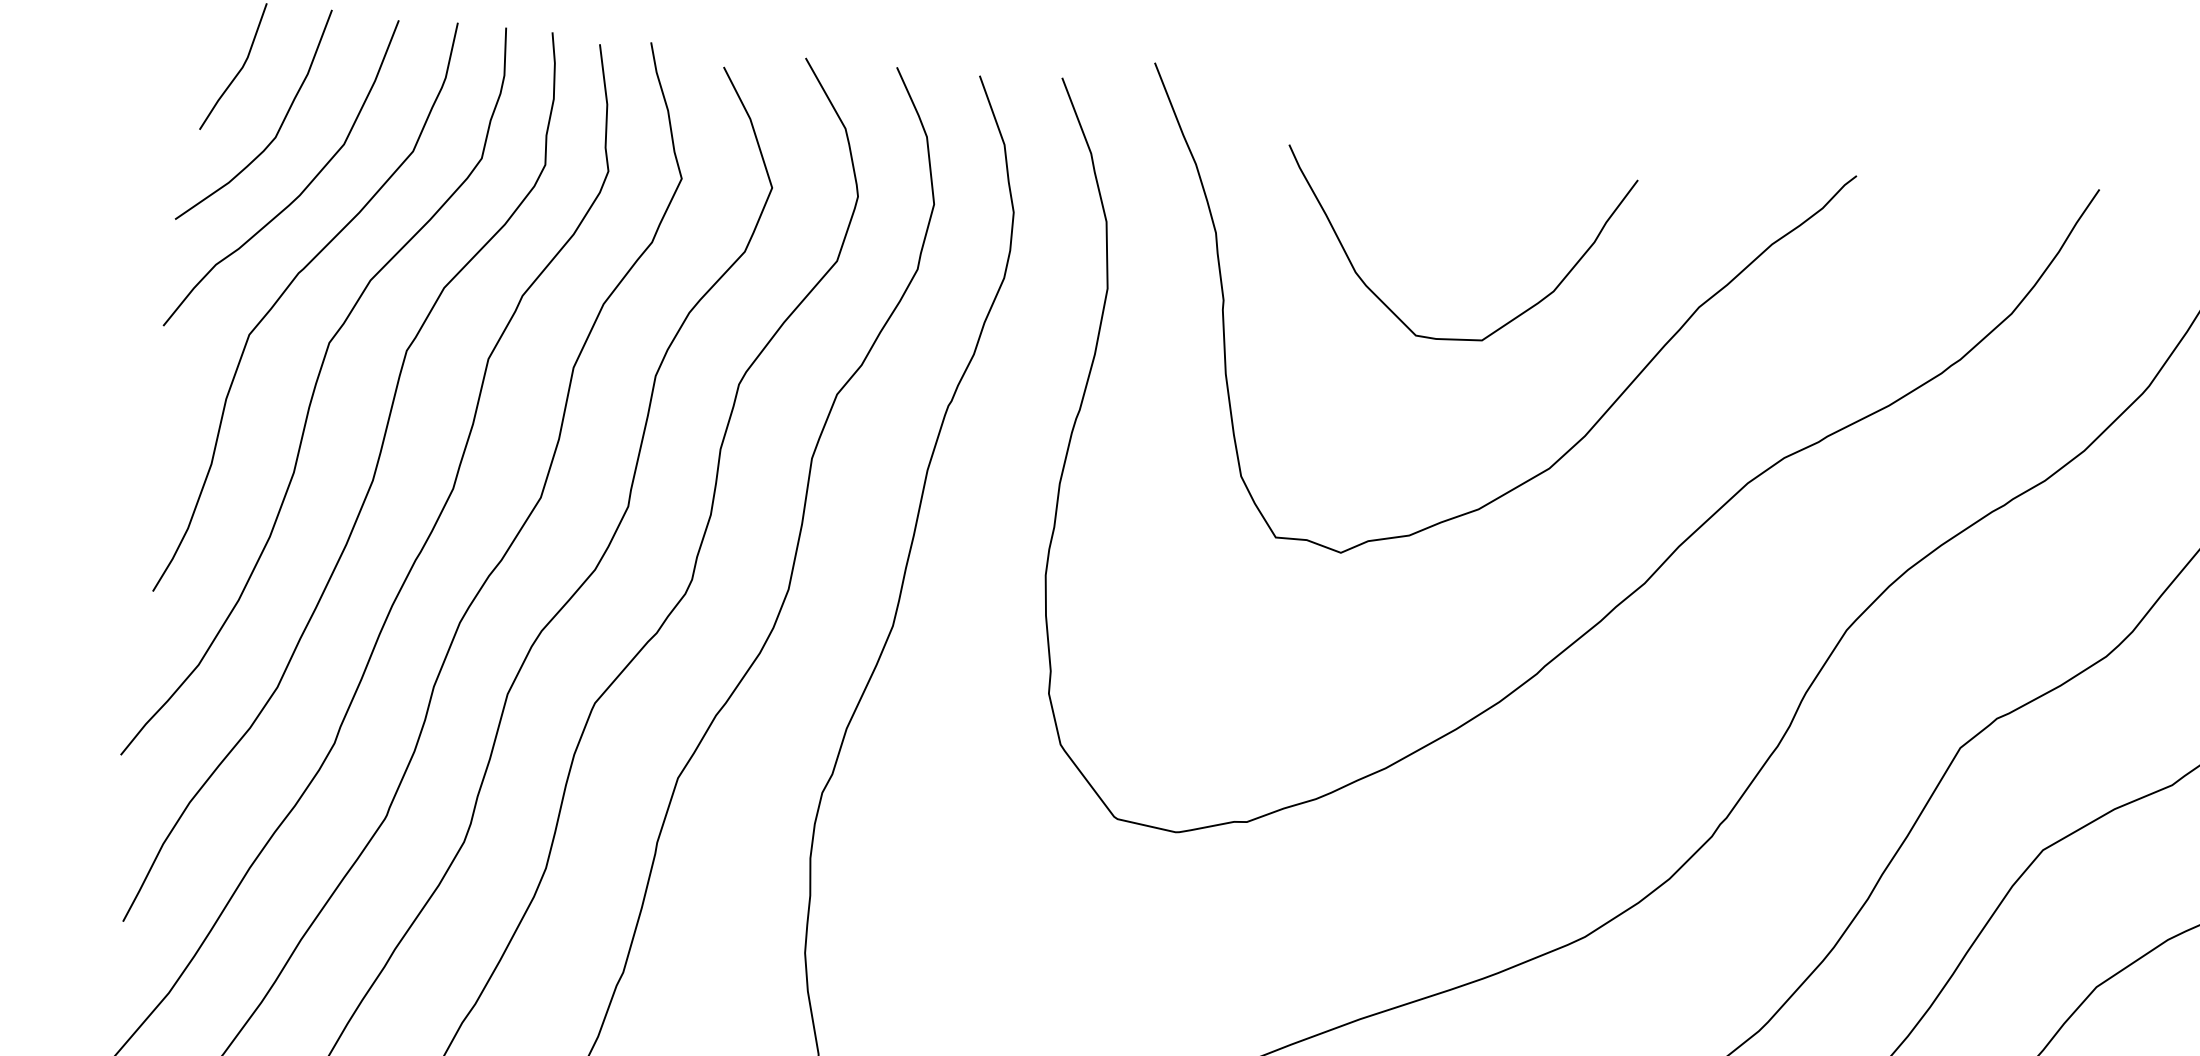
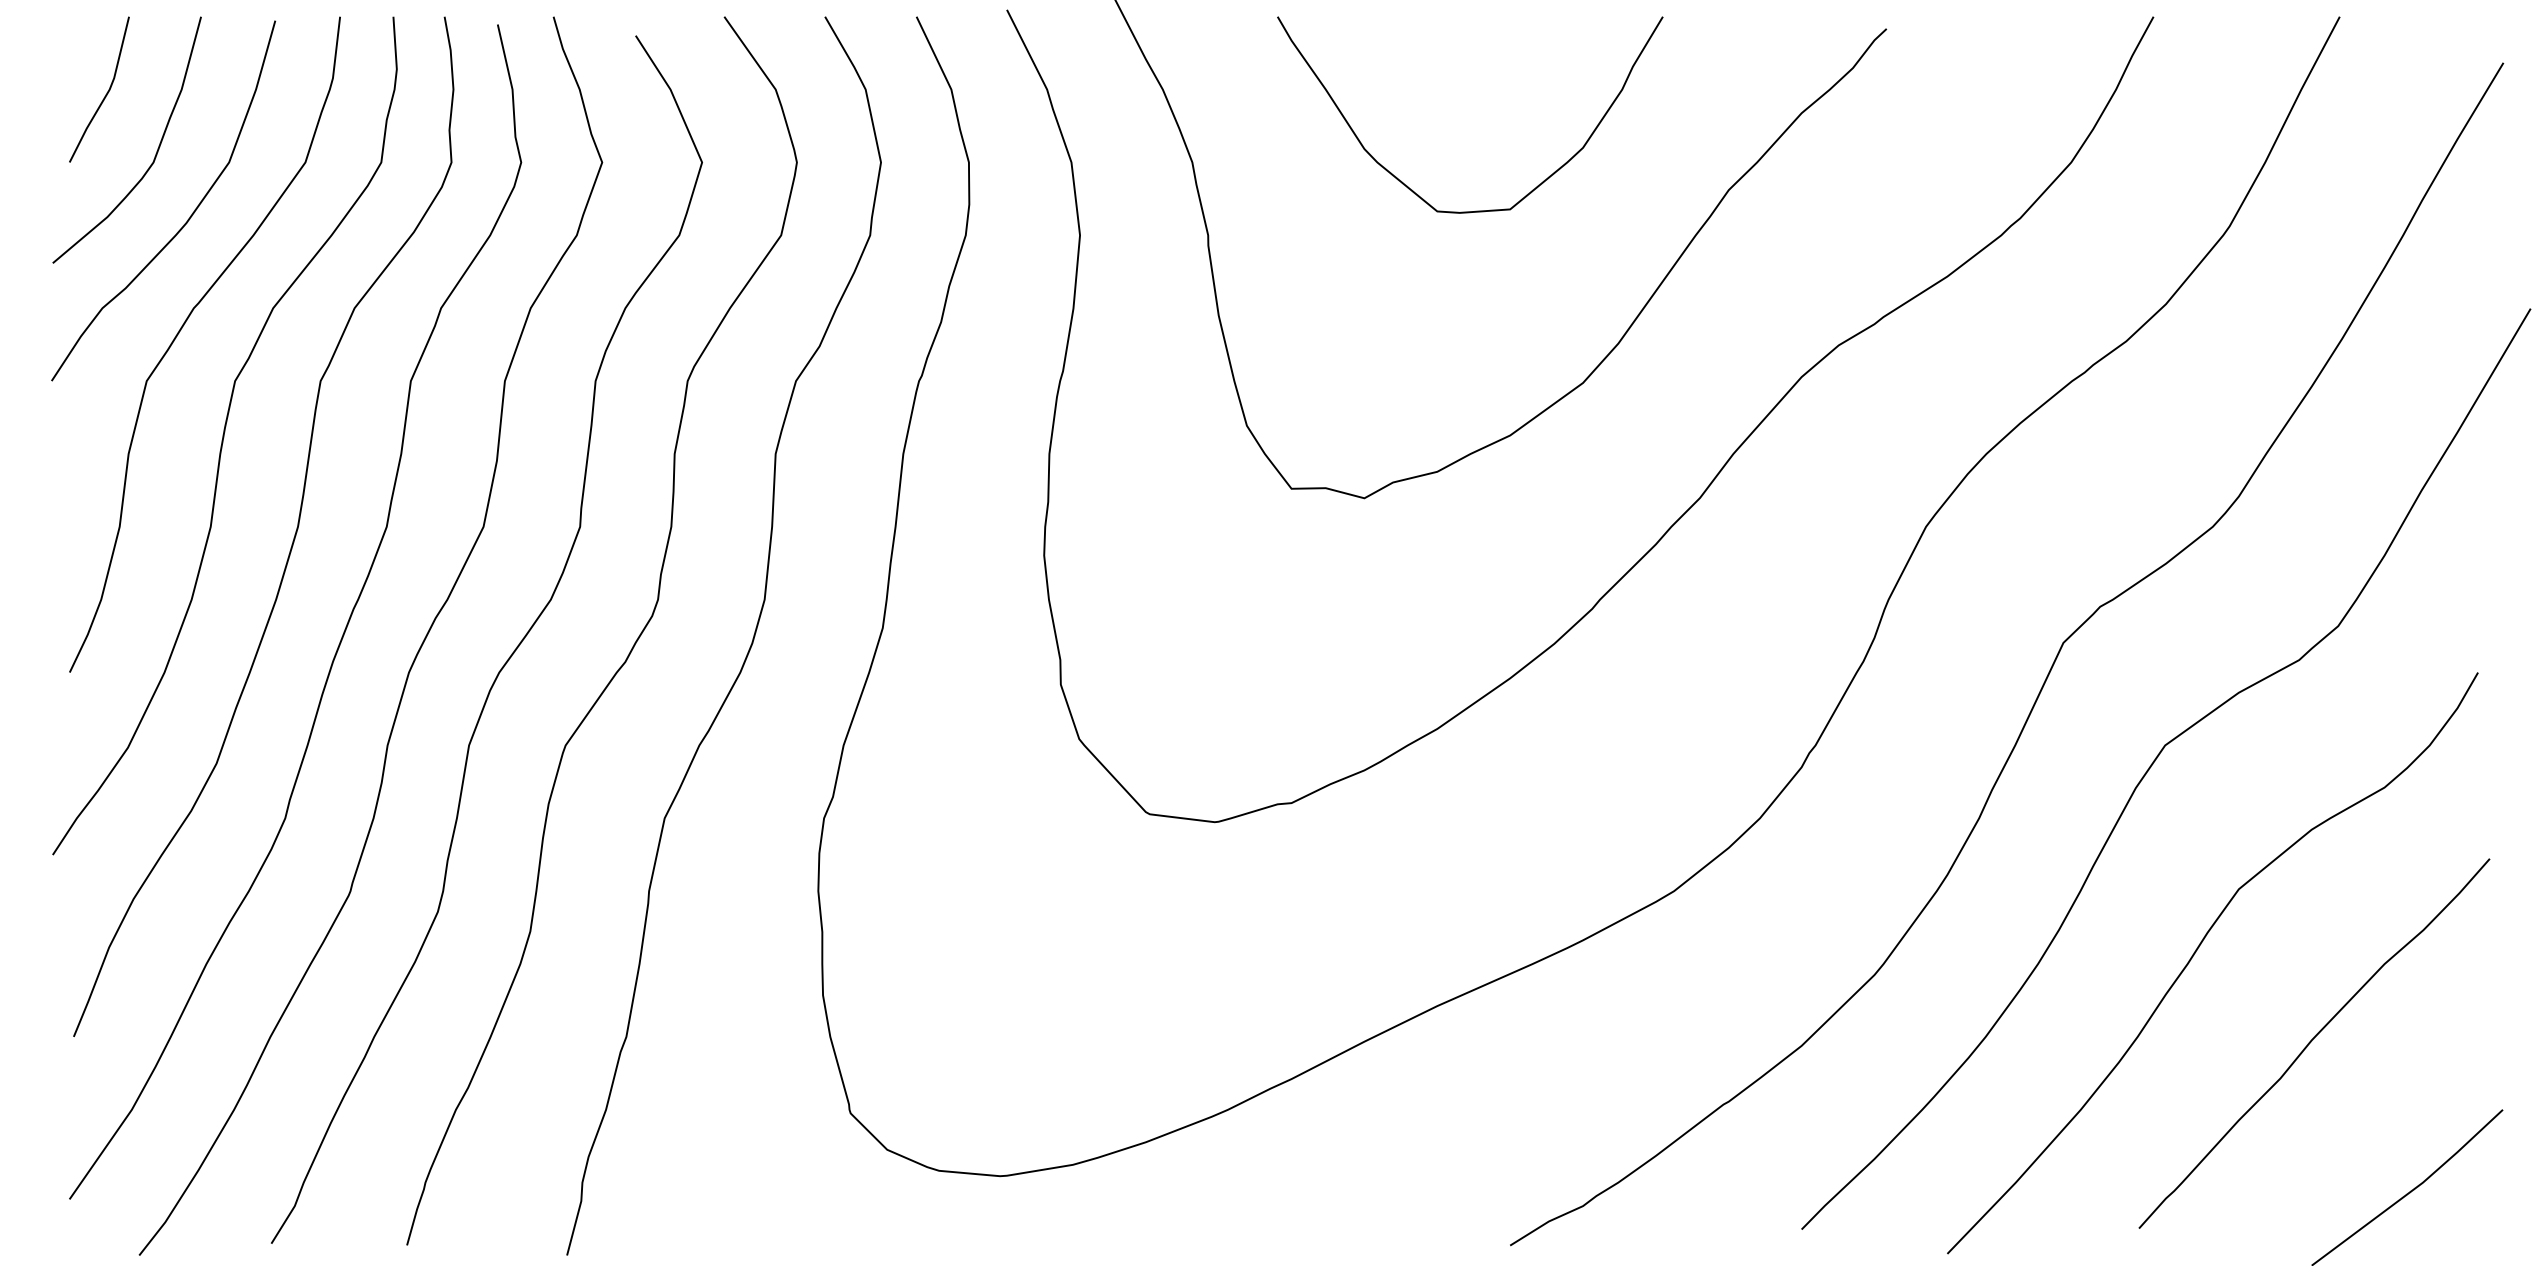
curve: (1395, 313) -> (1412, 189), moved

